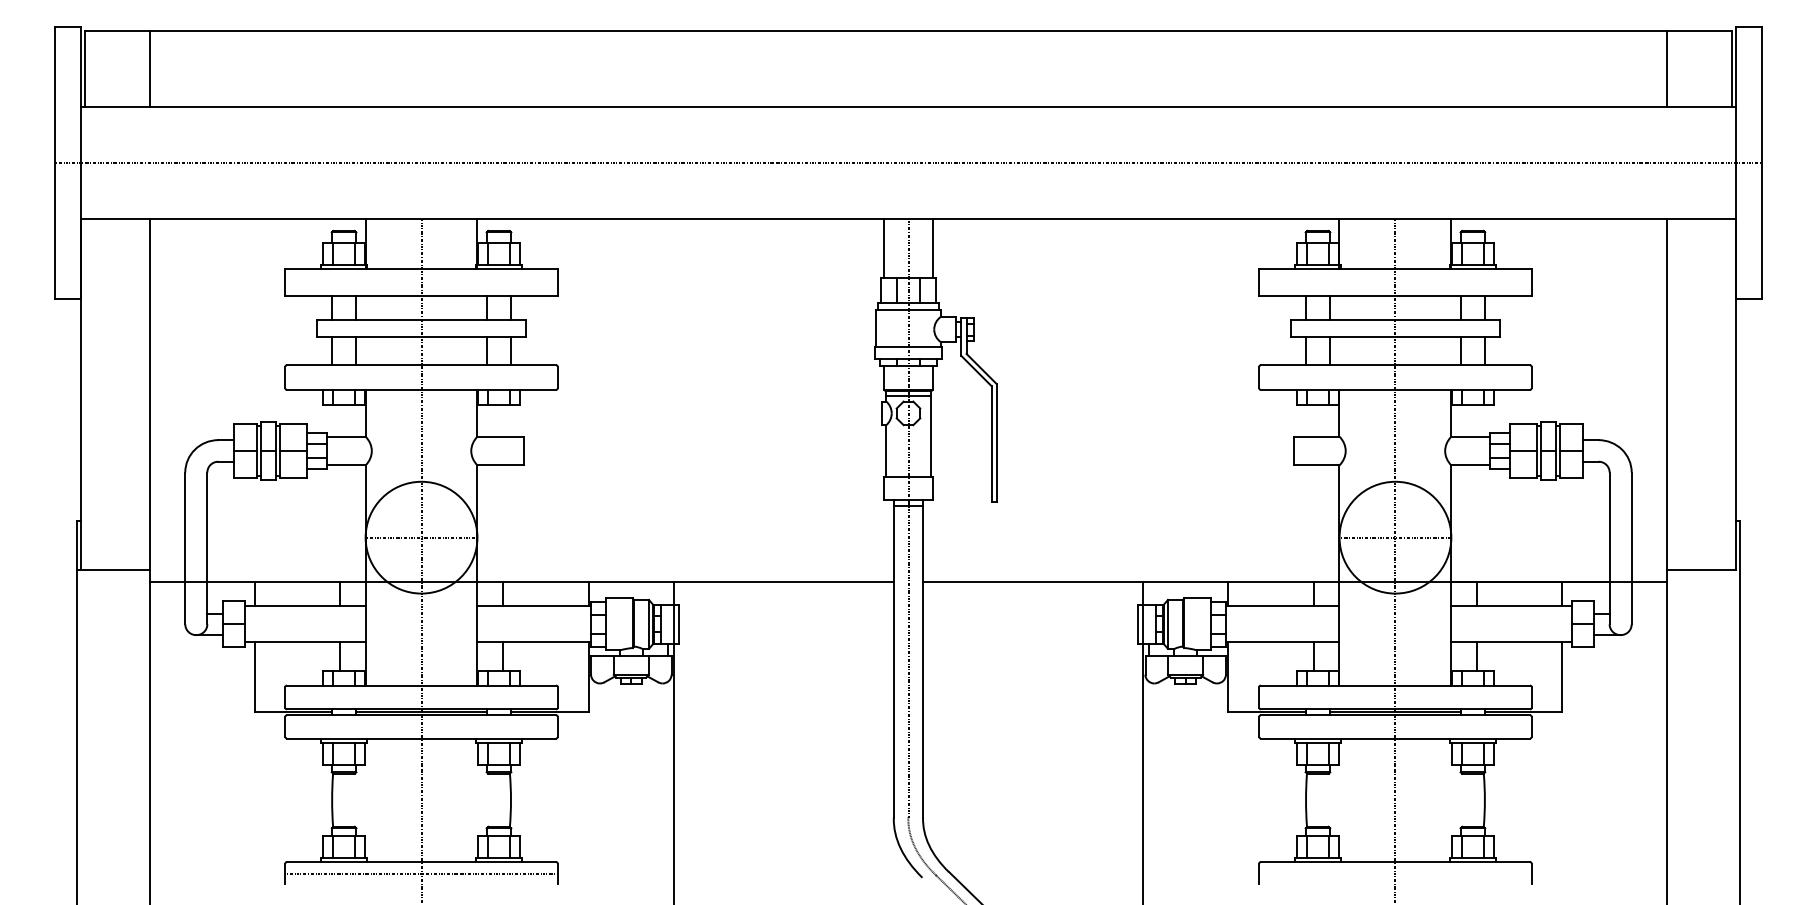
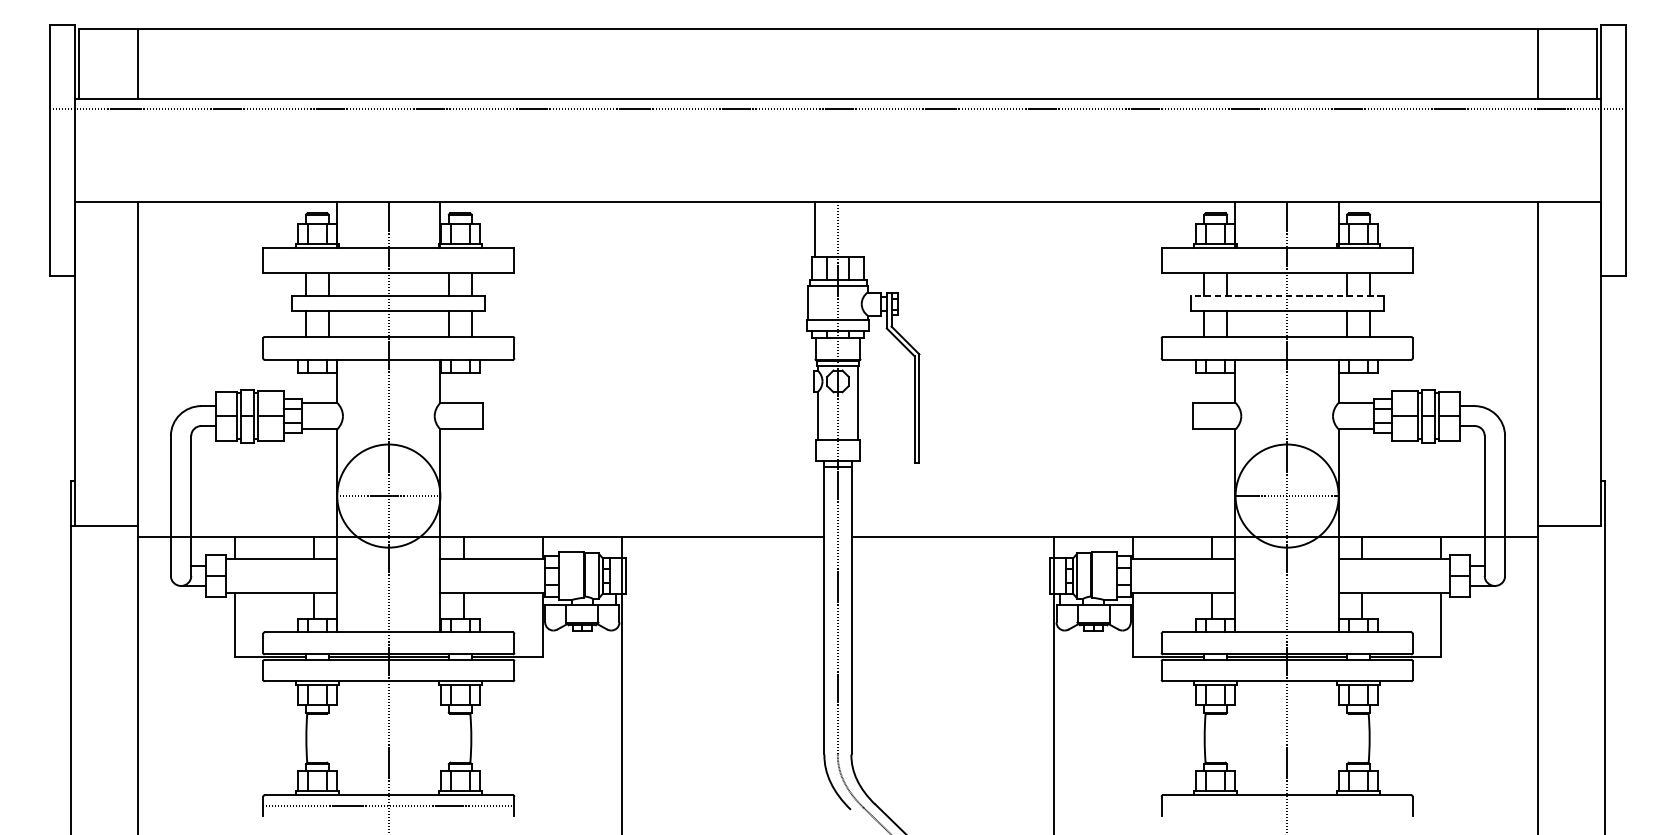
line: (908, 163) -> (838, 109), moved
line: (933, 248) -> (861, 229), removed
line: (1395, 320) -> (1287, 295), solid -> dashed

